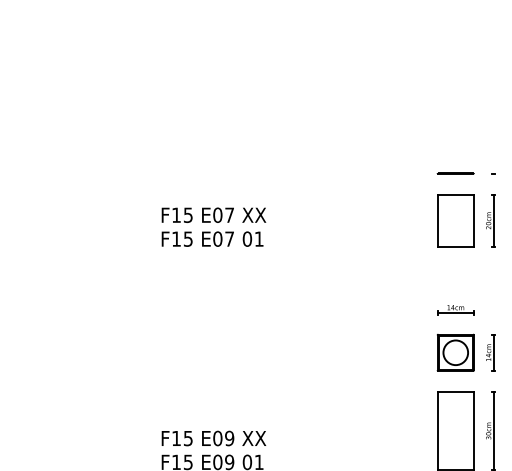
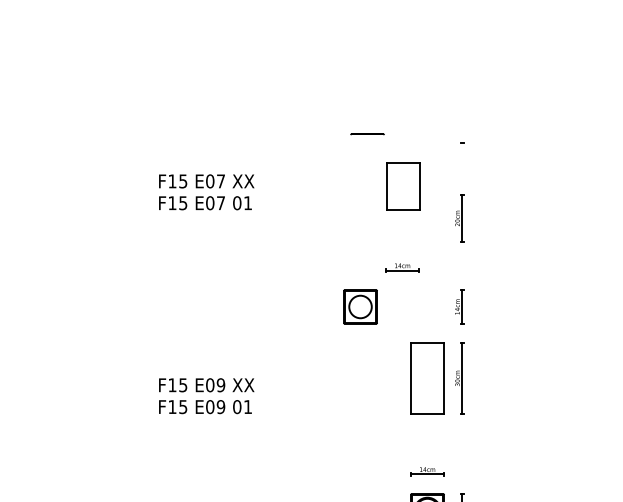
line: (455, 173) -> (367, 134), moved
part: (455, 220) -> (403, 186), moved
part: (490, 220) -> (459, 218), moved
part: (455, 309) -> (402, 267), moved
part: (455, 352) -> (360, 306), moved

